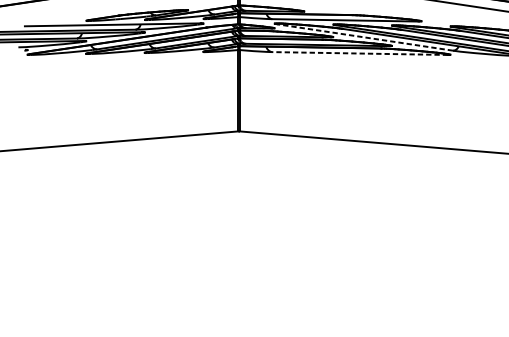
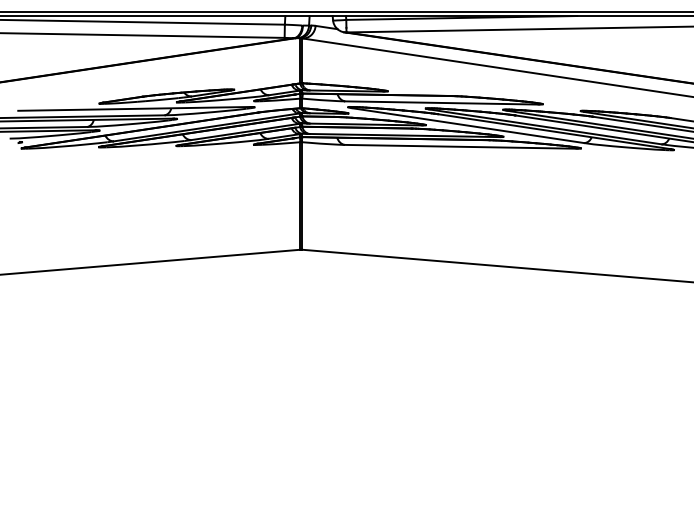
line: (364, 37) -> (467, 125), dashed -> solid
line: (359, 53) -> (460, 146), dashed -> solid

